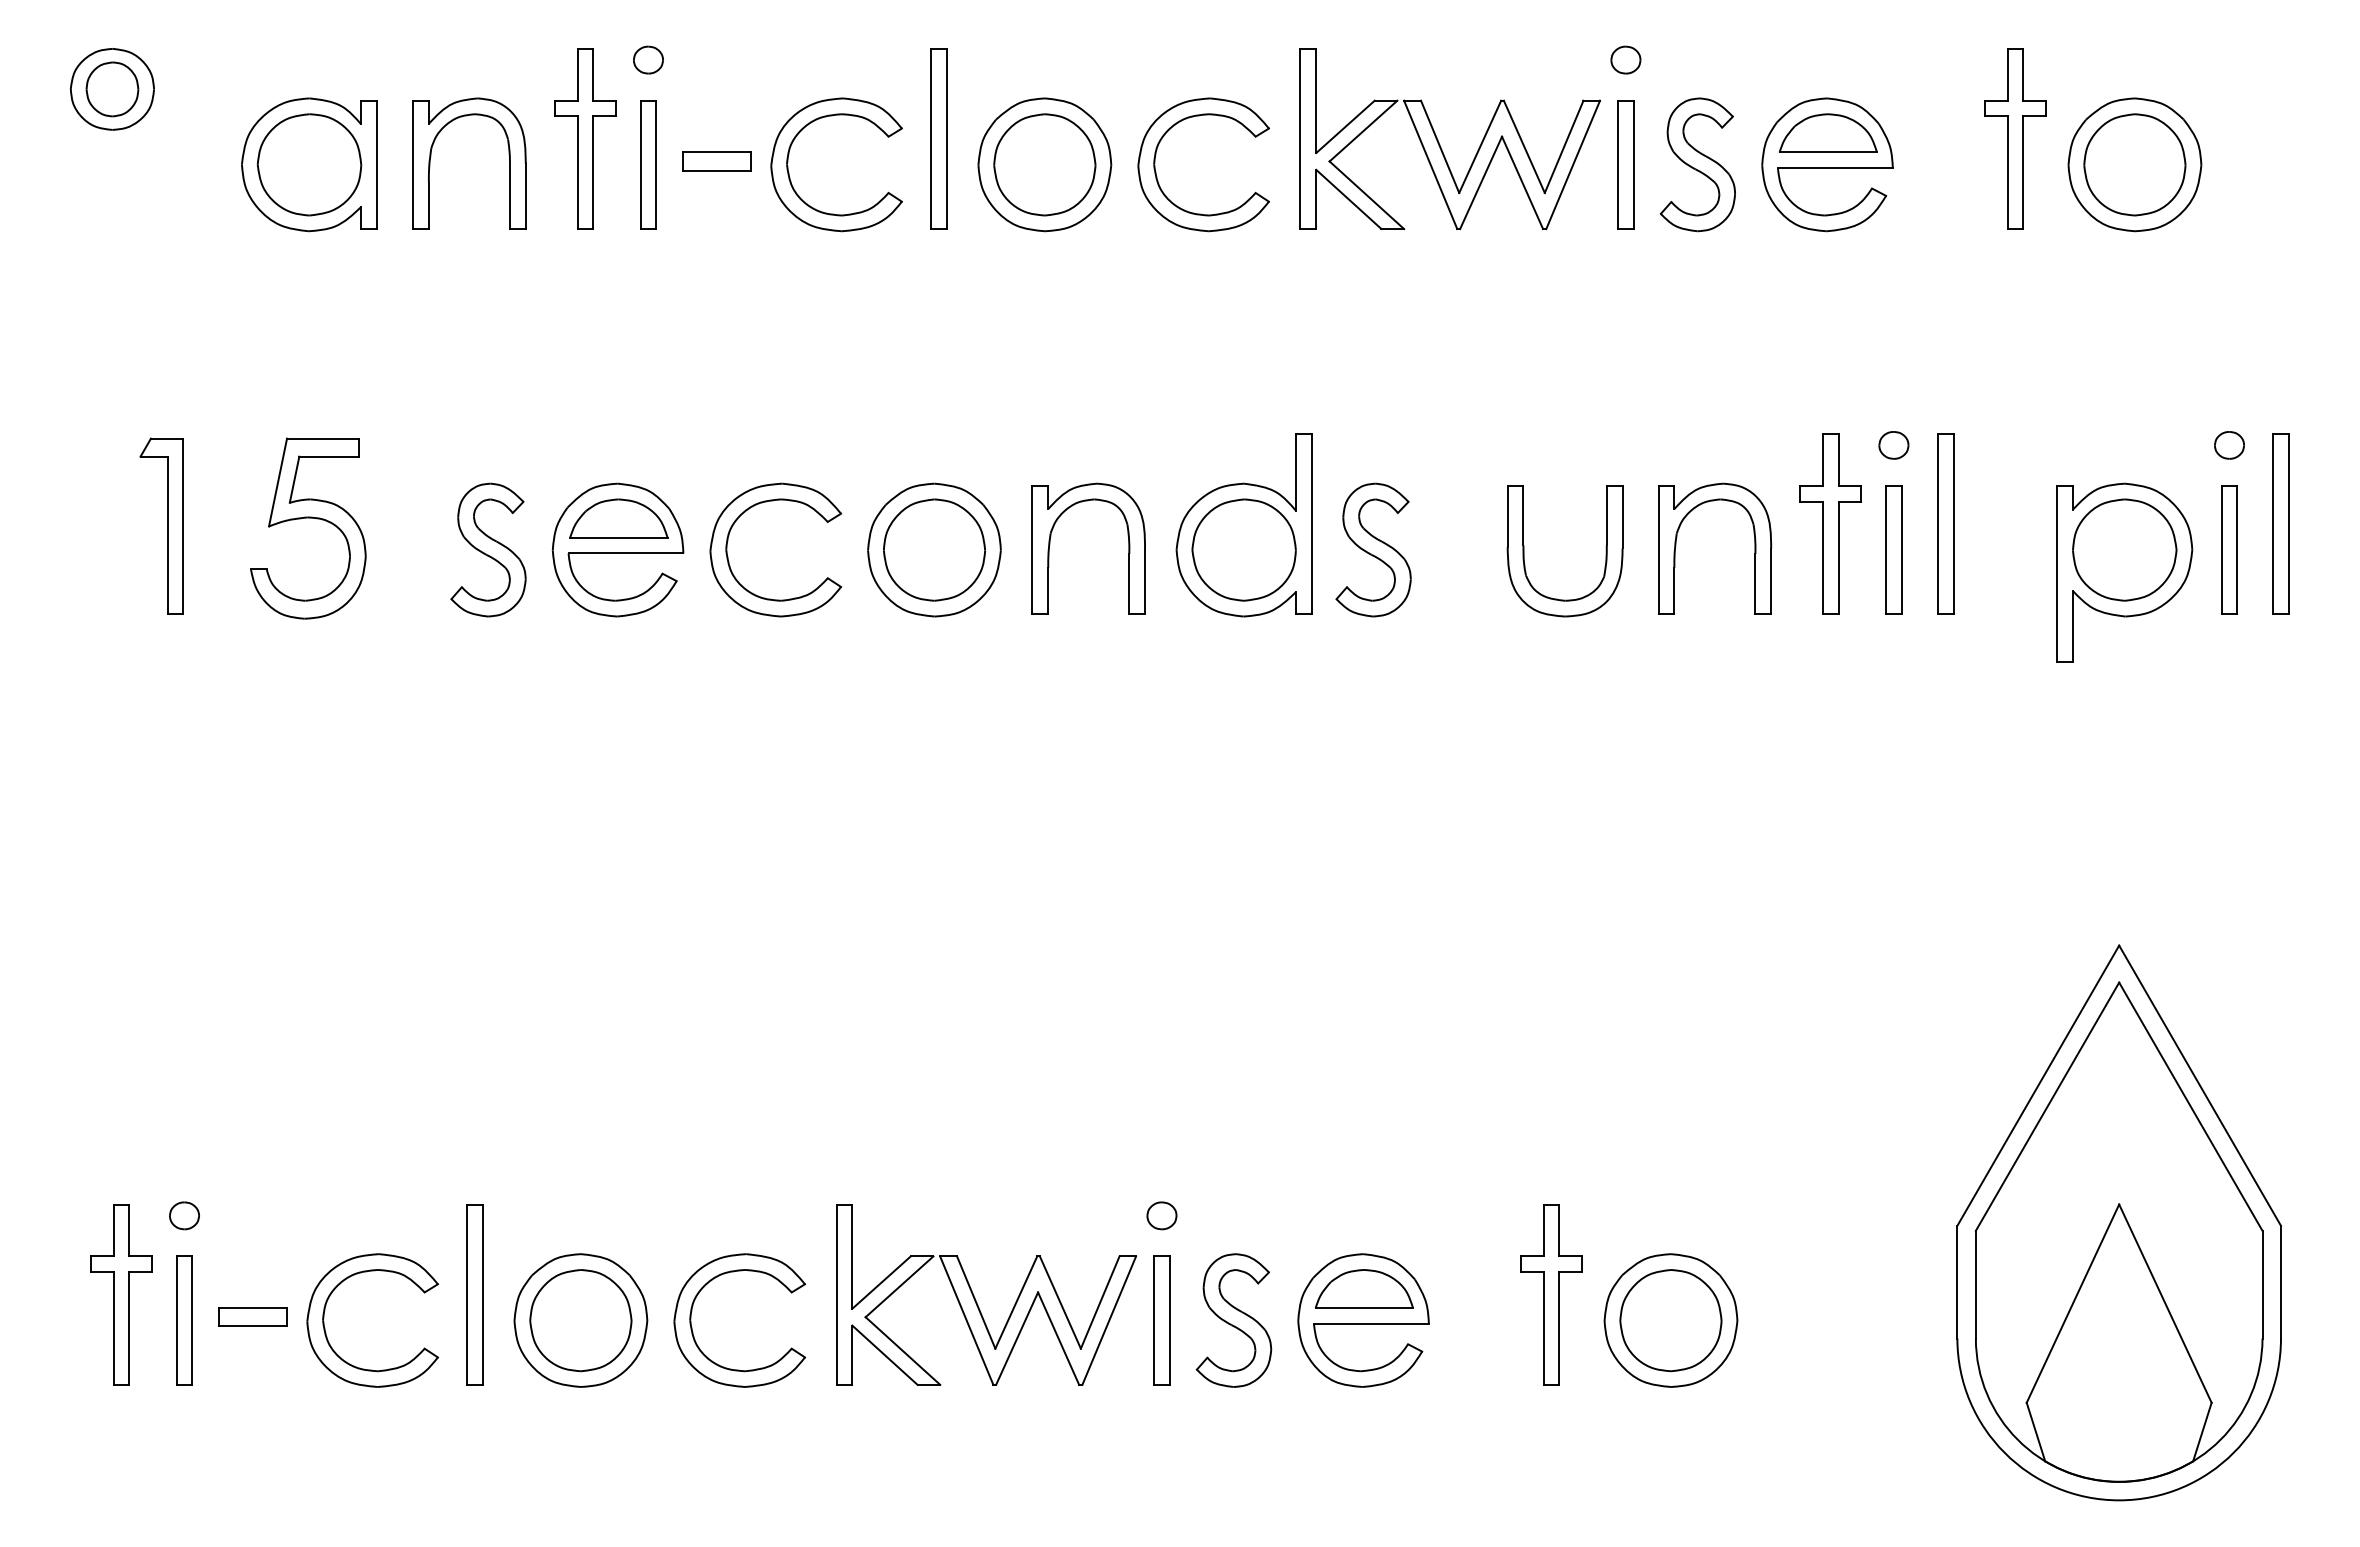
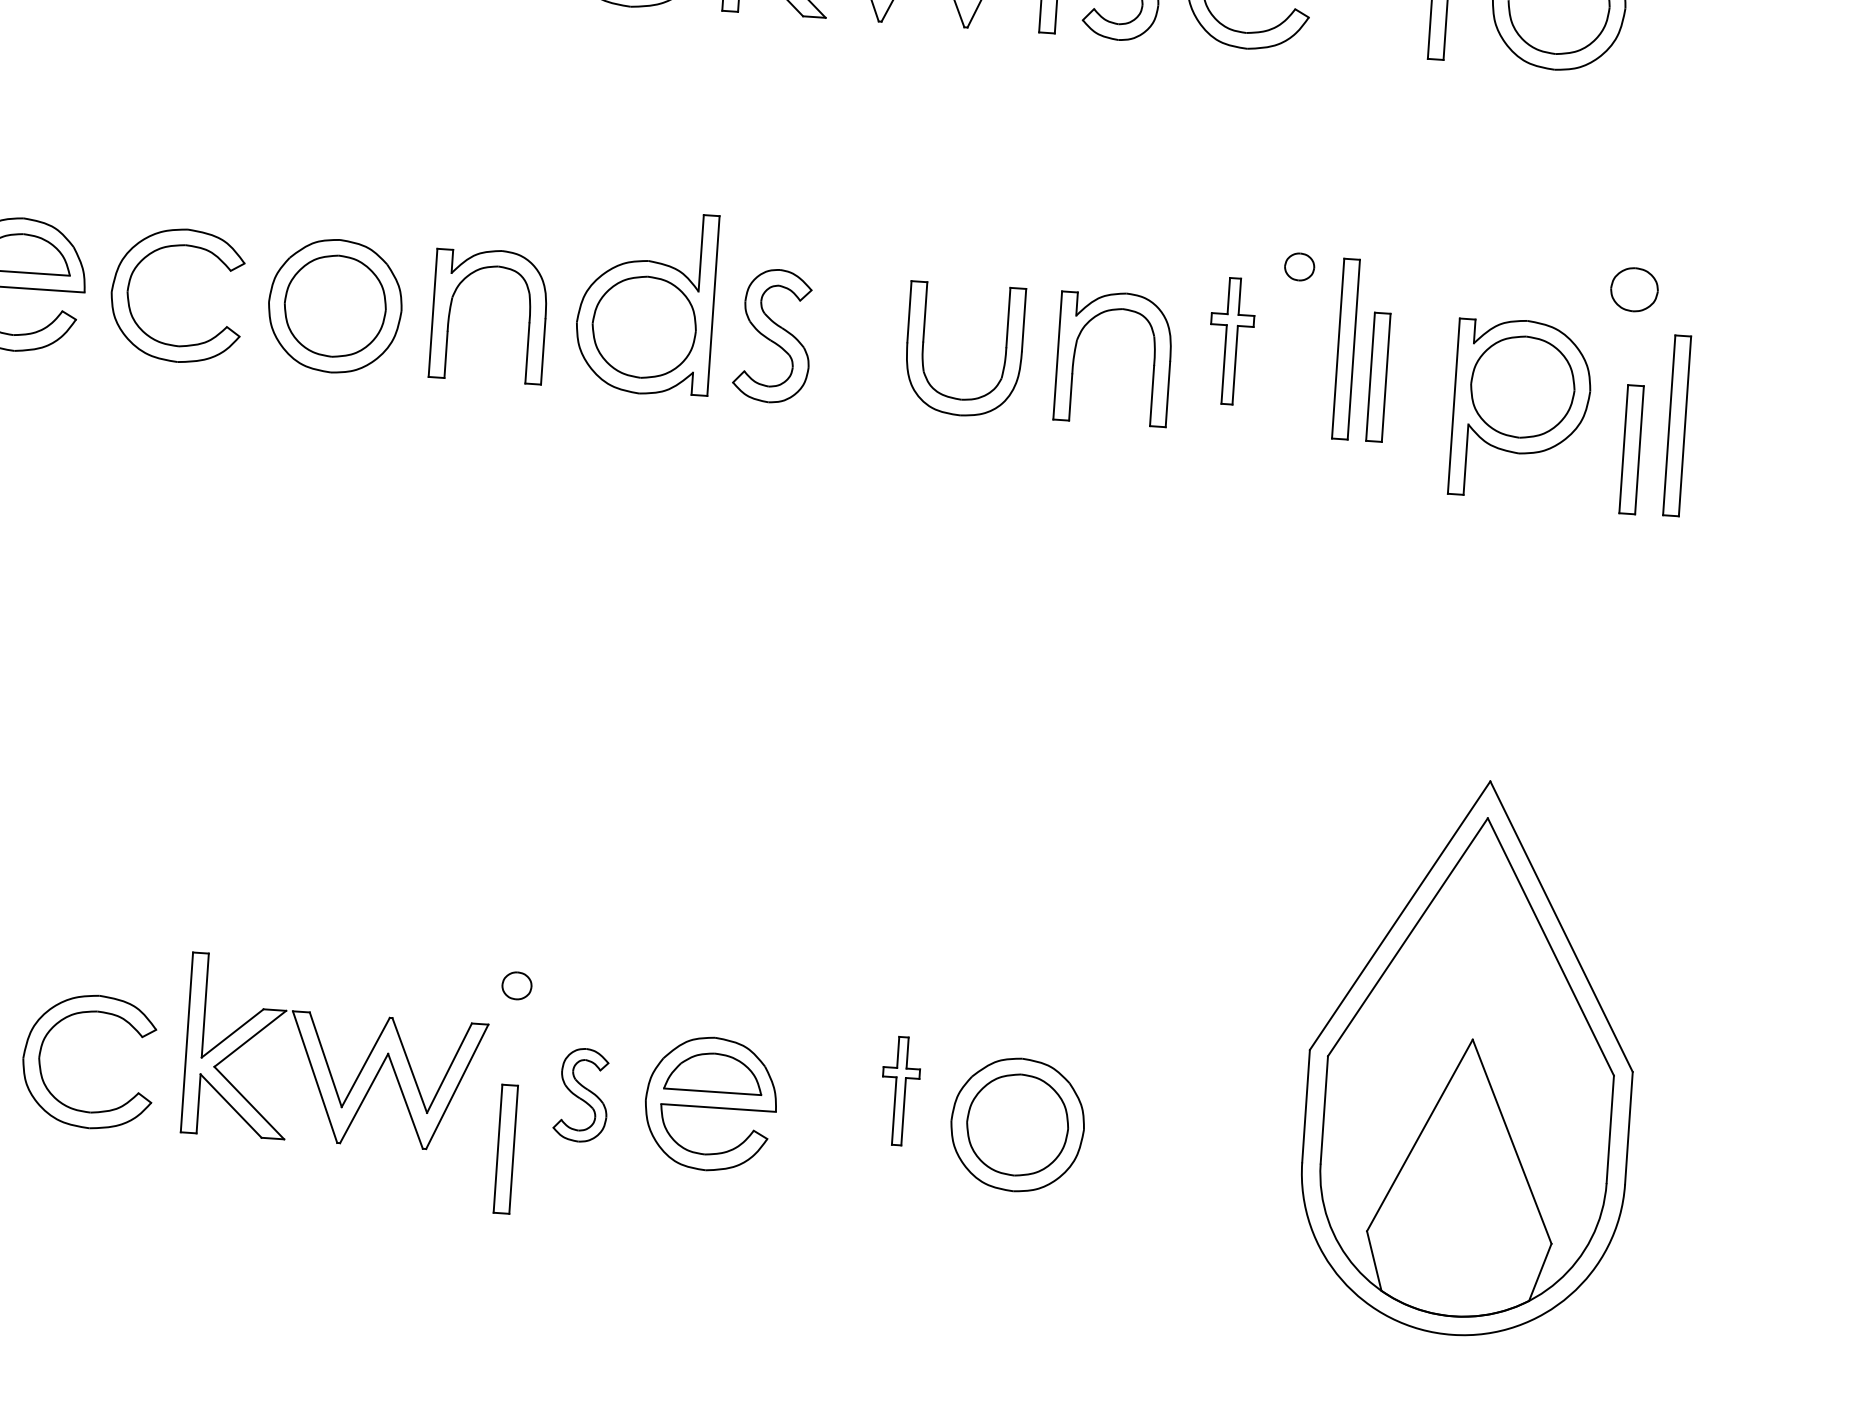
part: (2229, 445) -> (1634, 289), size x1.6
part: (1830, 523) -> (1231, 340), size x0.7
part: (2280, 523) -> (1676, 425), moved
part: (1893, 549) -> (1377, 376), moved
part: (2229, 549) -> (1631, 449), moved
part: (1551, 1294) -> (900, 1090), size x0.6
part: (1161, 1320) -> (505, 1149), moved
part: (1233, 1320) -> (581, 1095), size x0.7

